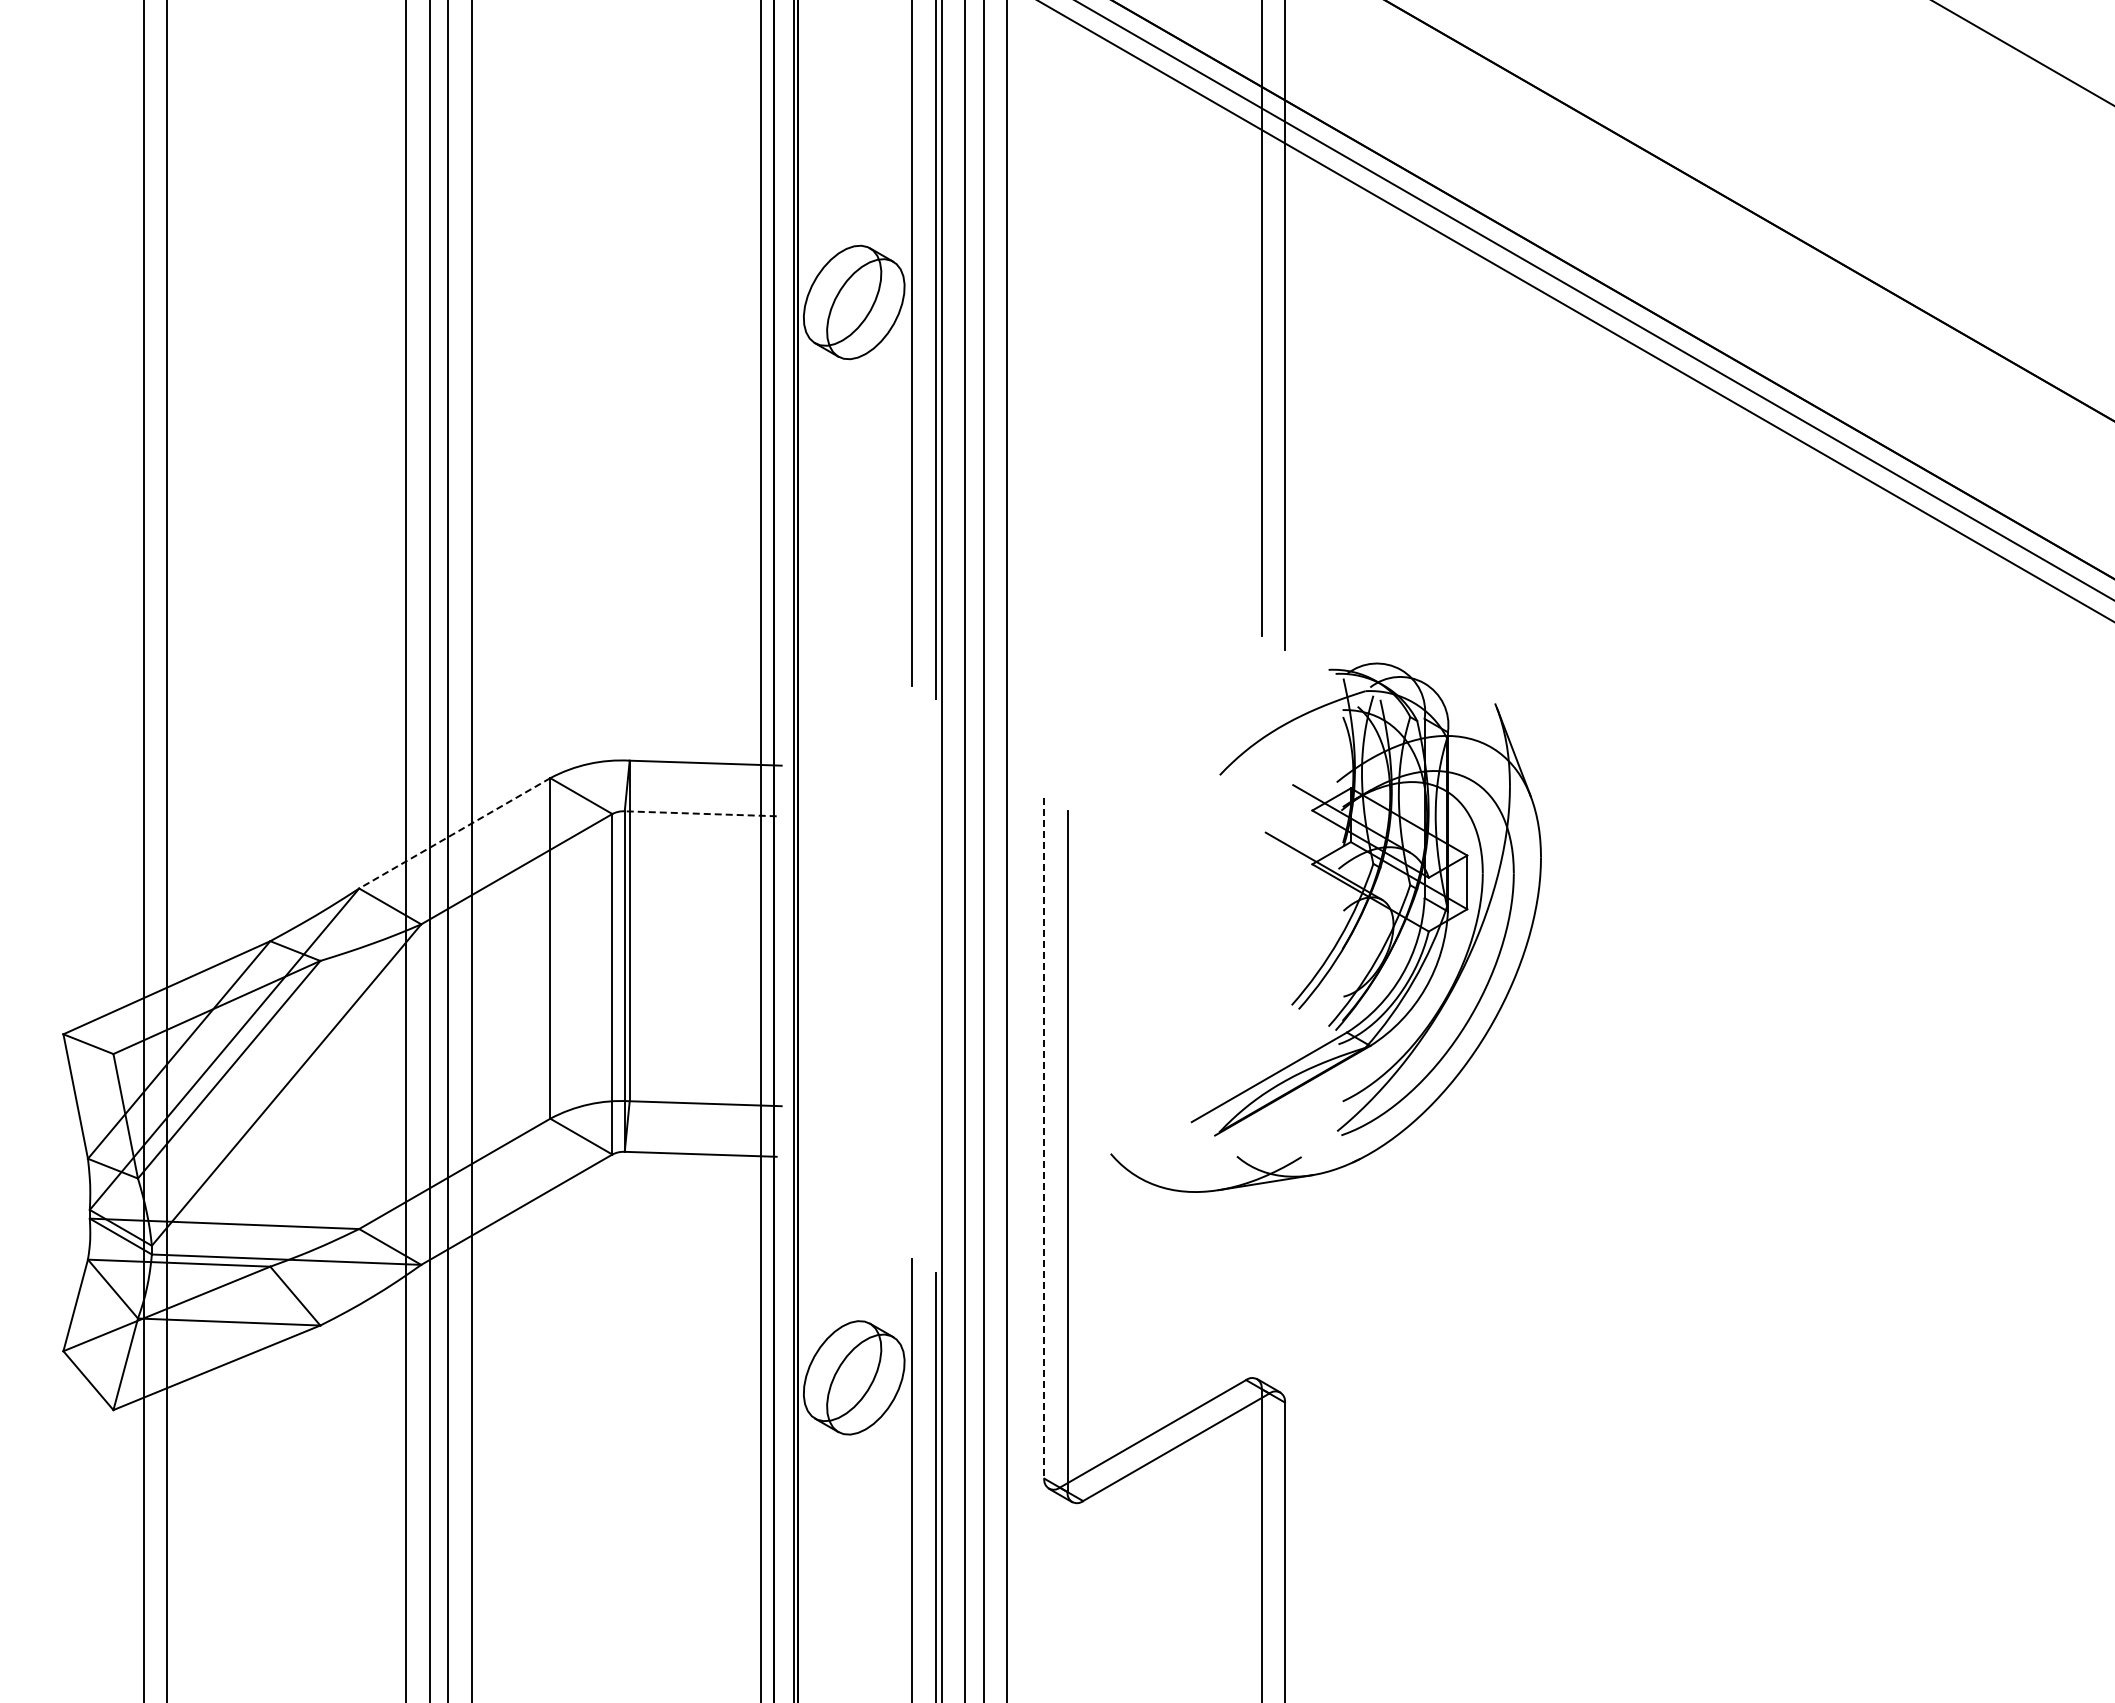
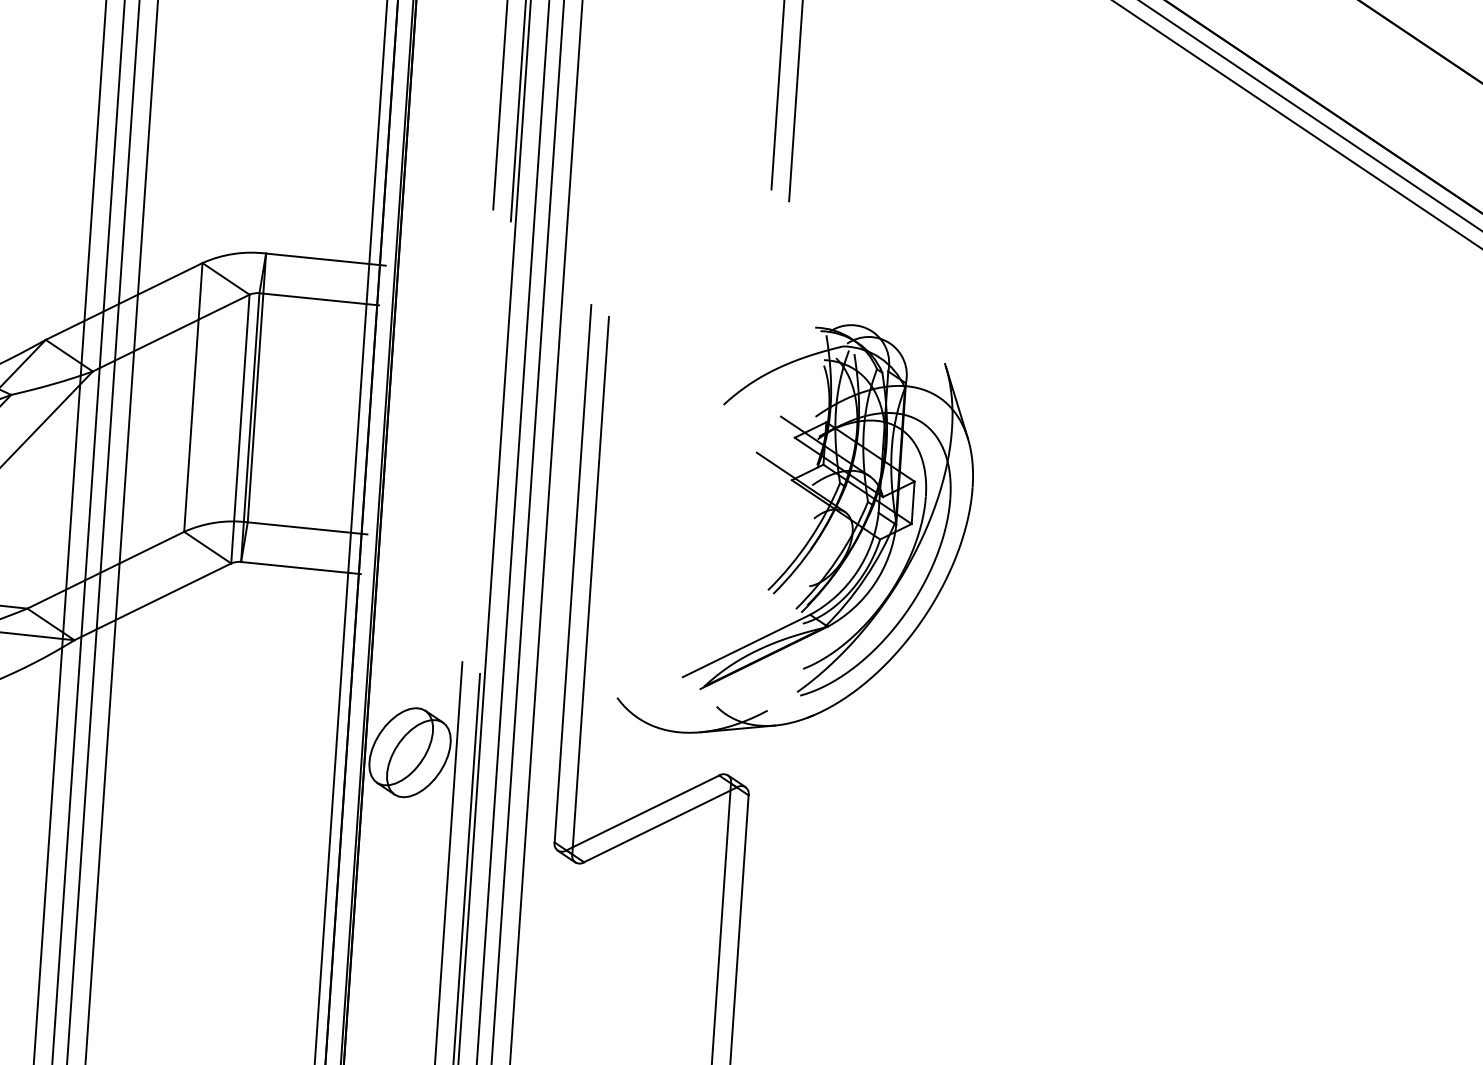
line: (700, 813) -> (319, 299), dashed -> solid
line: (454, 833) -> (123, 301), dashed -> solid
part: (1339, 936) -> (809, 538), moved
line: (1044, 1138) -> (573, 574), dashed -> solid

